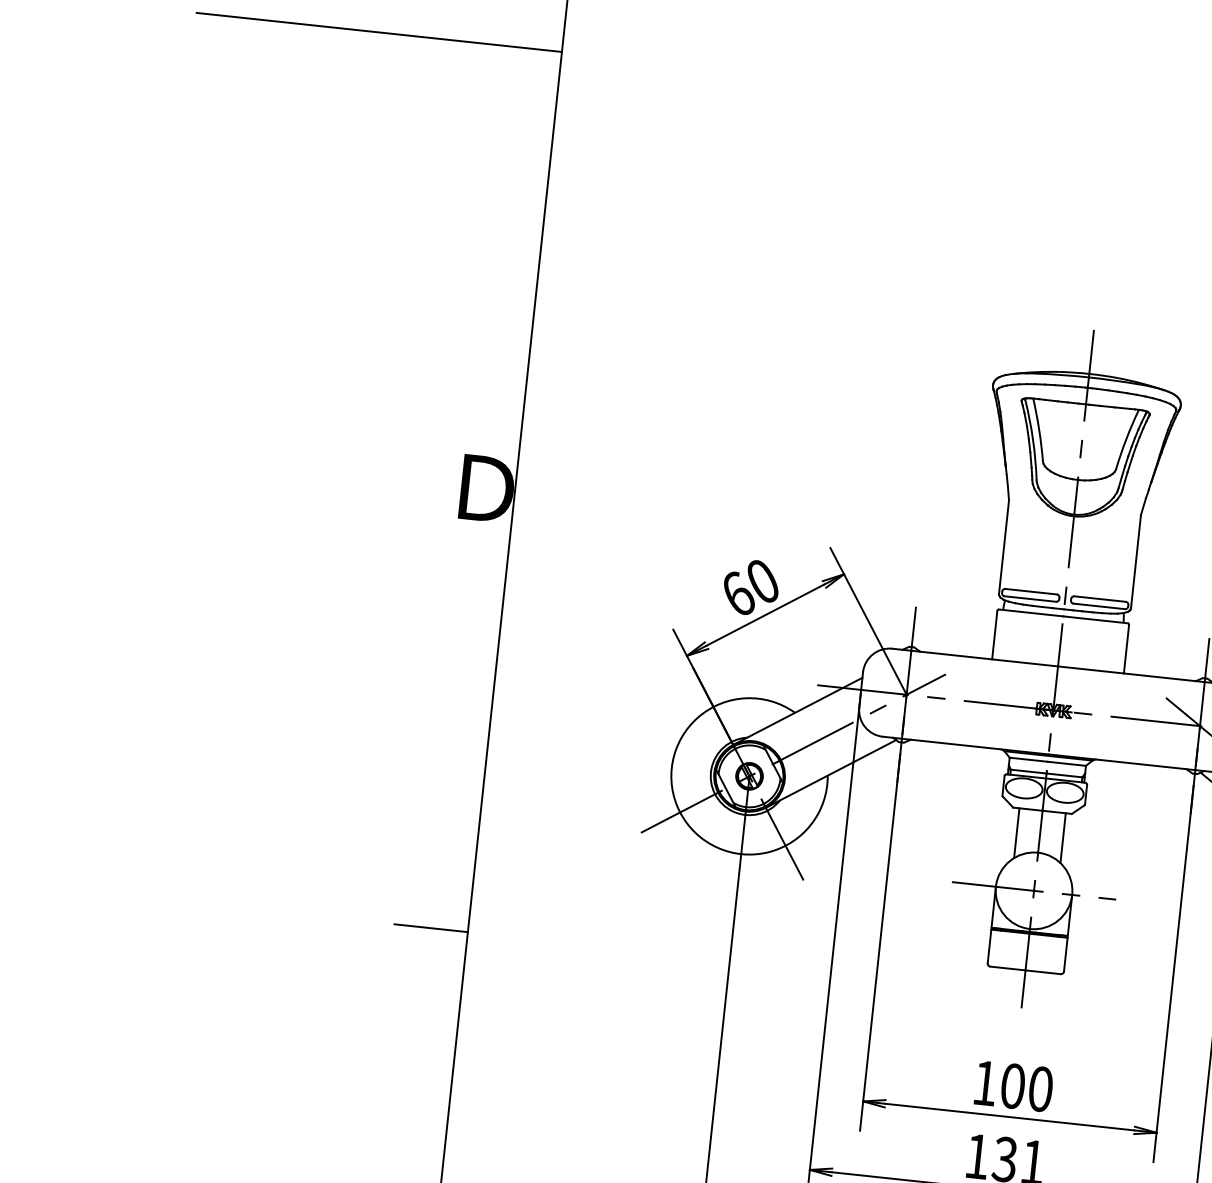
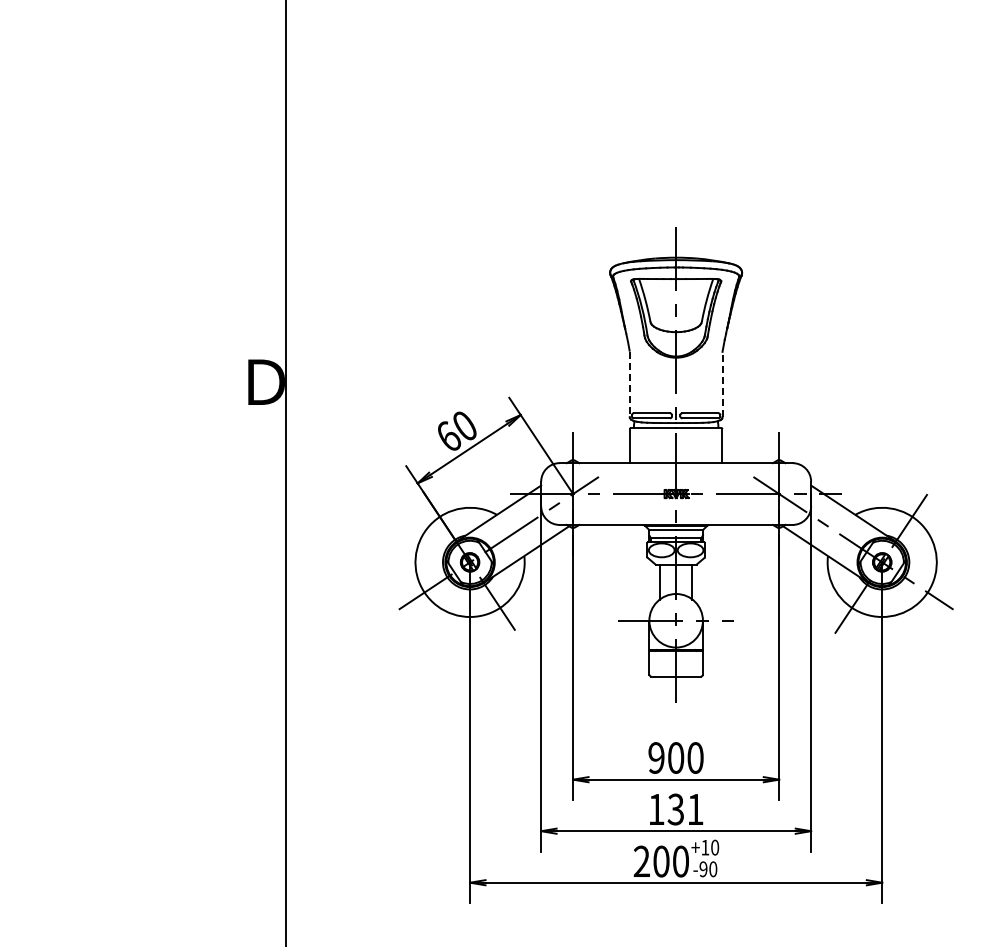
line: (378, 32) -> (157, 73), removed
line: (1003, 547) -> (629, 384), solid -> dashed
line: (1135, 561) -> (722, 384), solid -> dashed
line: (431, 928) -> (260, 691), removed
text: (985, 1082) -> (656, 757), 100 -> 900

